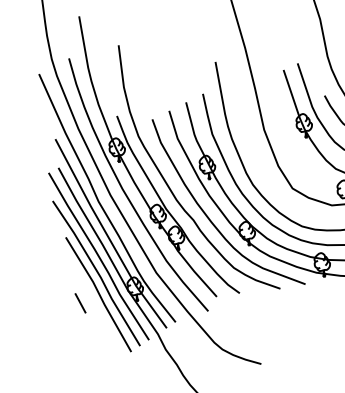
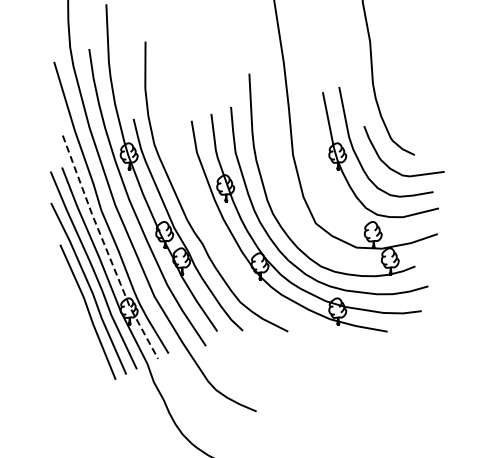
curve: (209, 217) -> (220, 243), removed
line: (107, 236) -> (106, 249), solid -> dashed
line: (80, 302) -> (67, 318), removed

